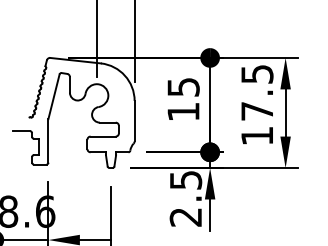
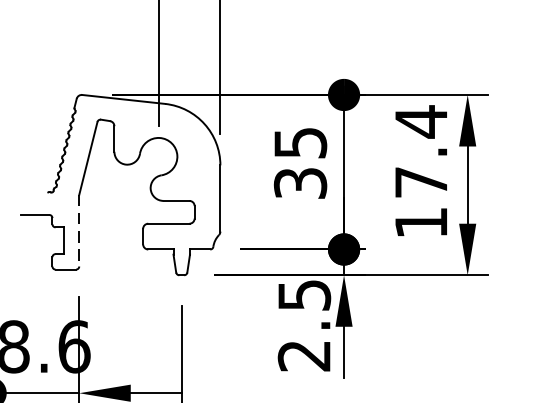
text: (257, 74) -> (421, 122), 17.5 -> 17.4
text: (183, 111) -> (300, 182), 15 -> 35
line: (48, 140) -> (79, 230), solid -> dashed

